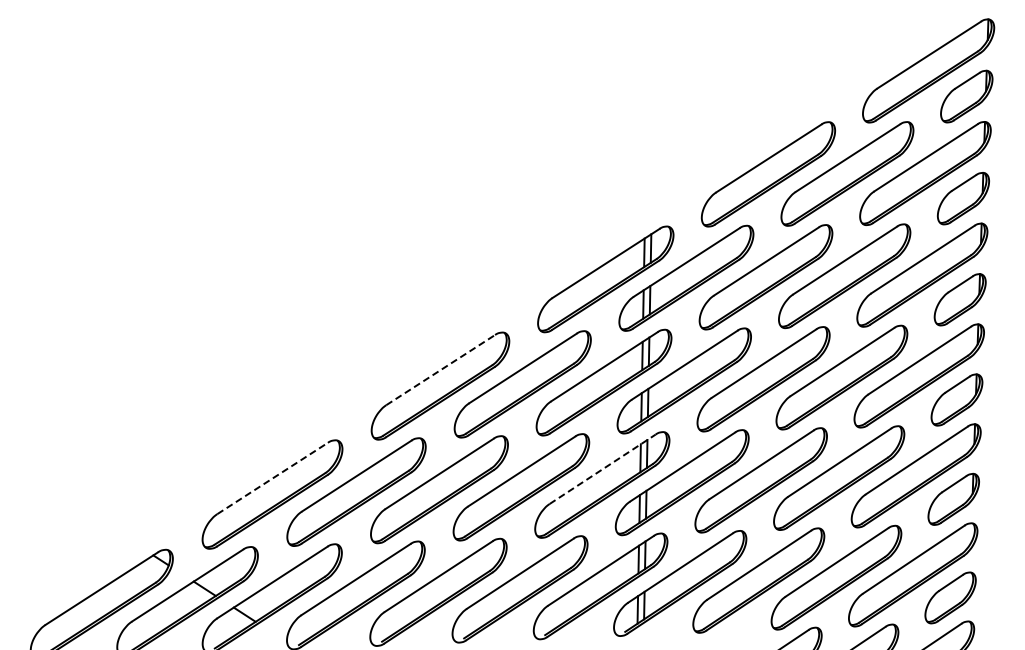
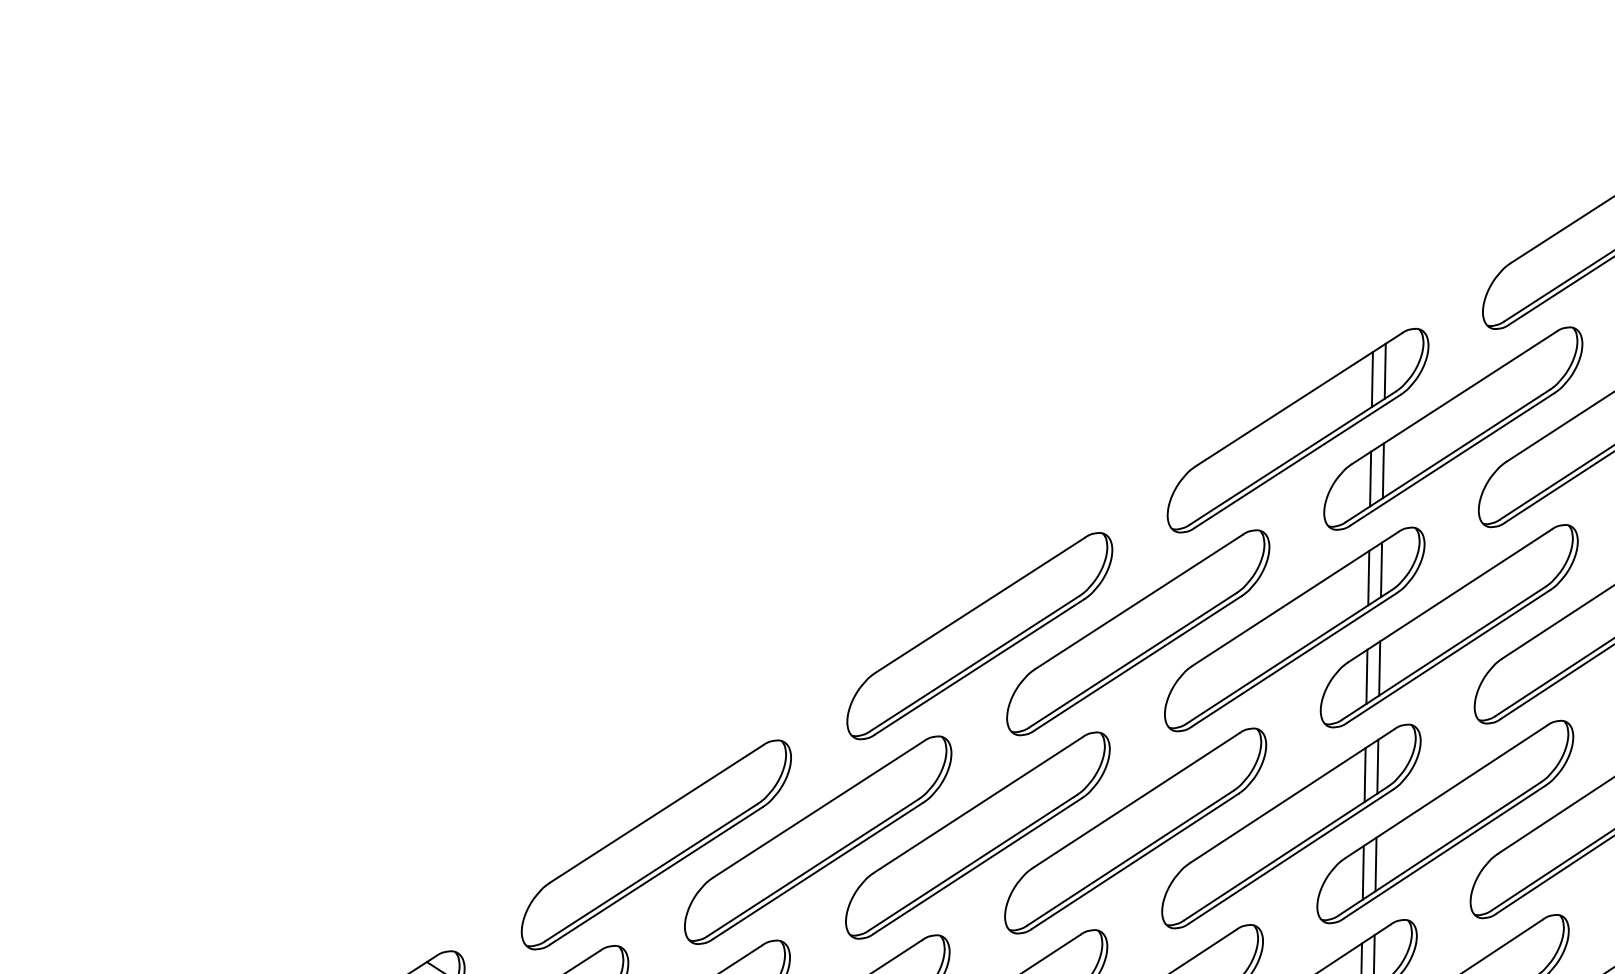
line: (440, 370) -> (979, 606), dashed -> solid
line: (603, 469) -> (1293, 796), dashed -> solid
line: (272, 478) -> (656, 813), dashed -> solid

